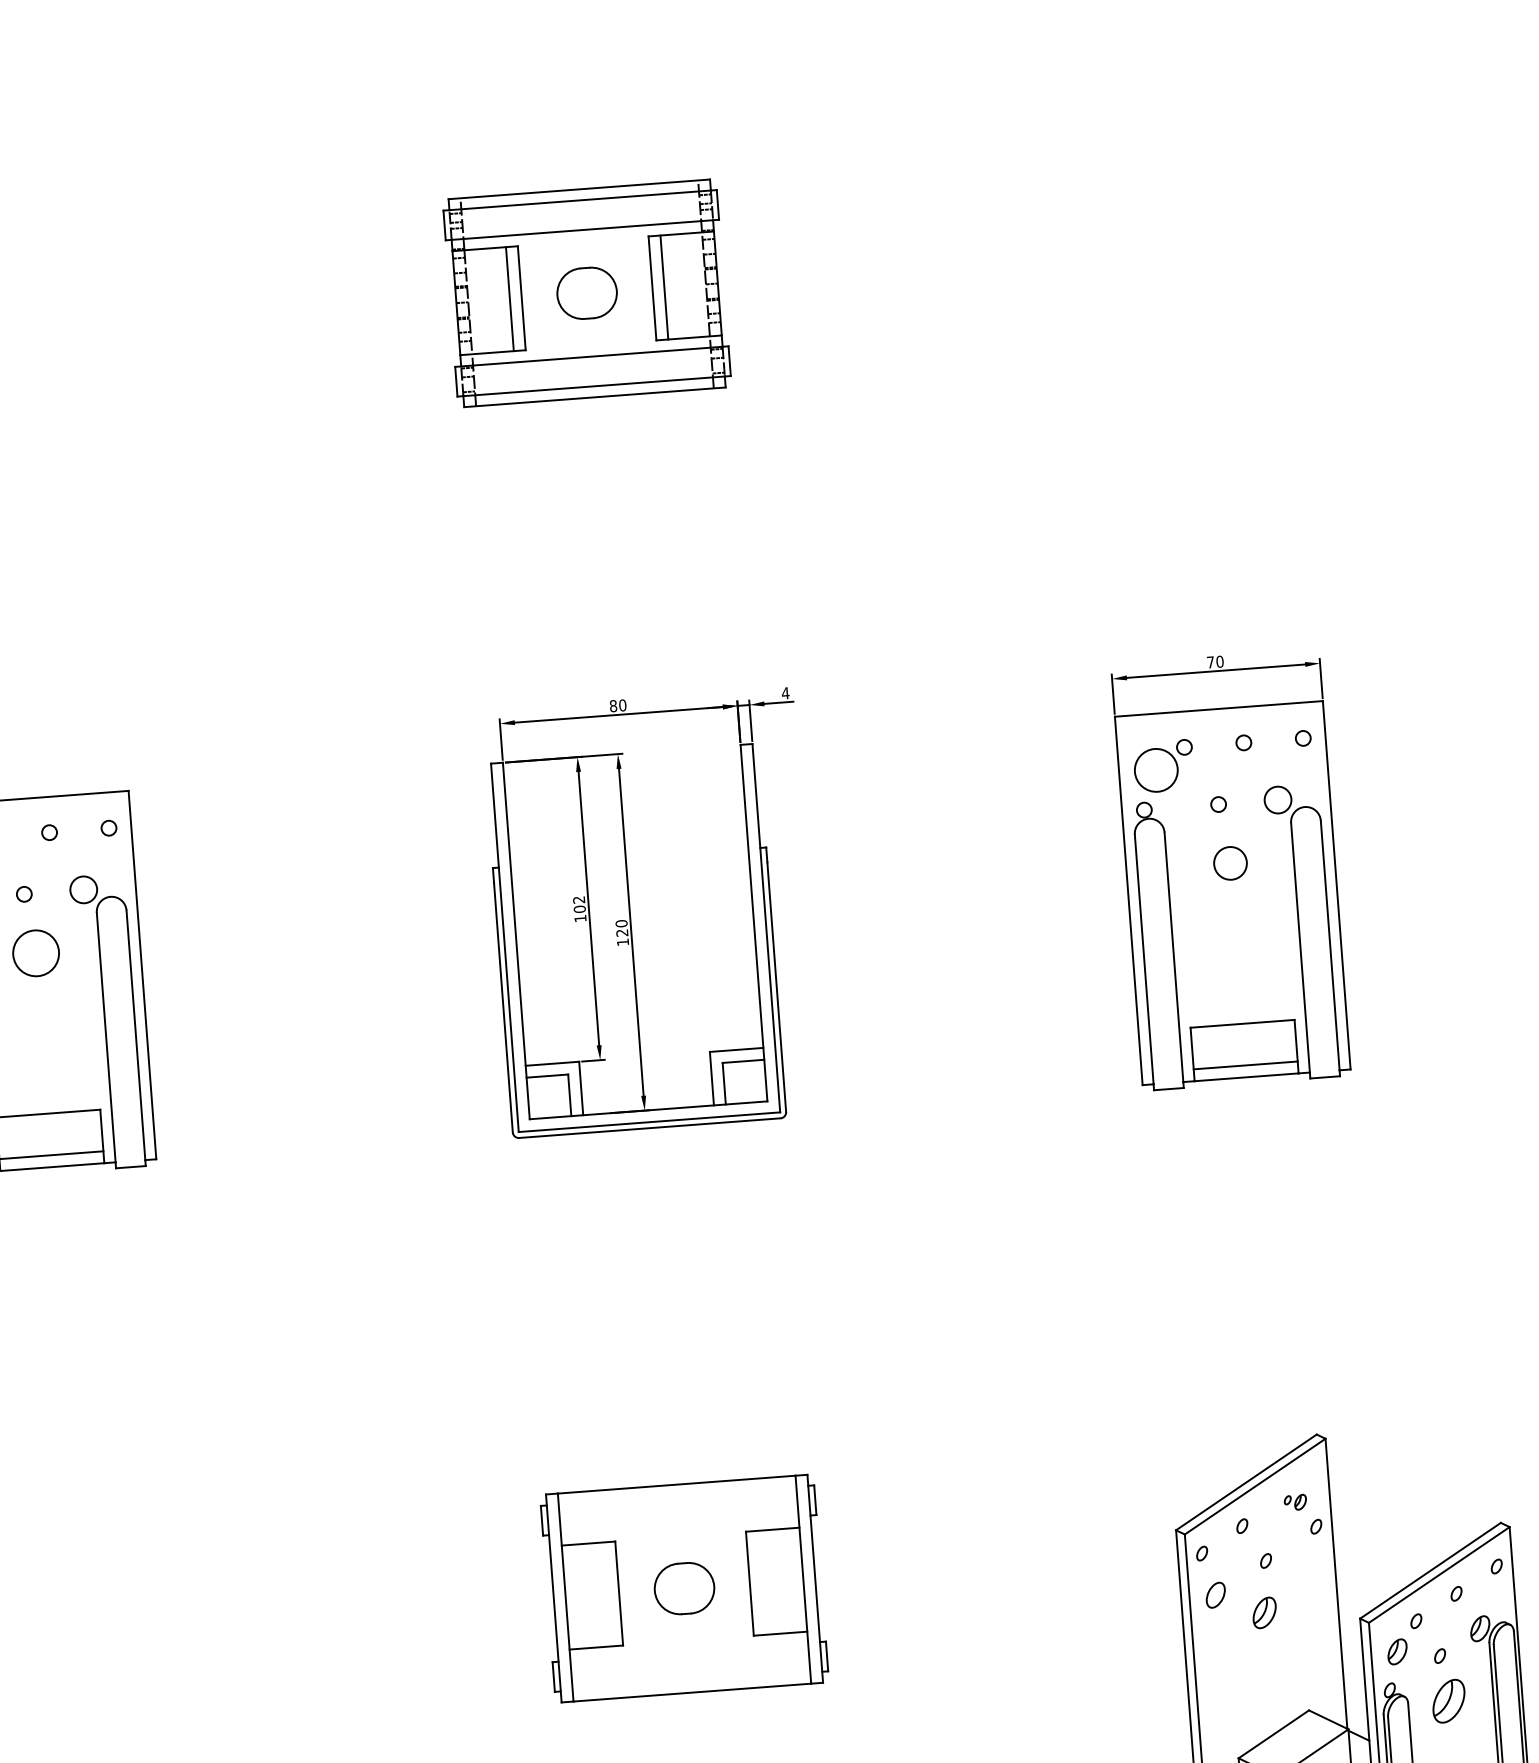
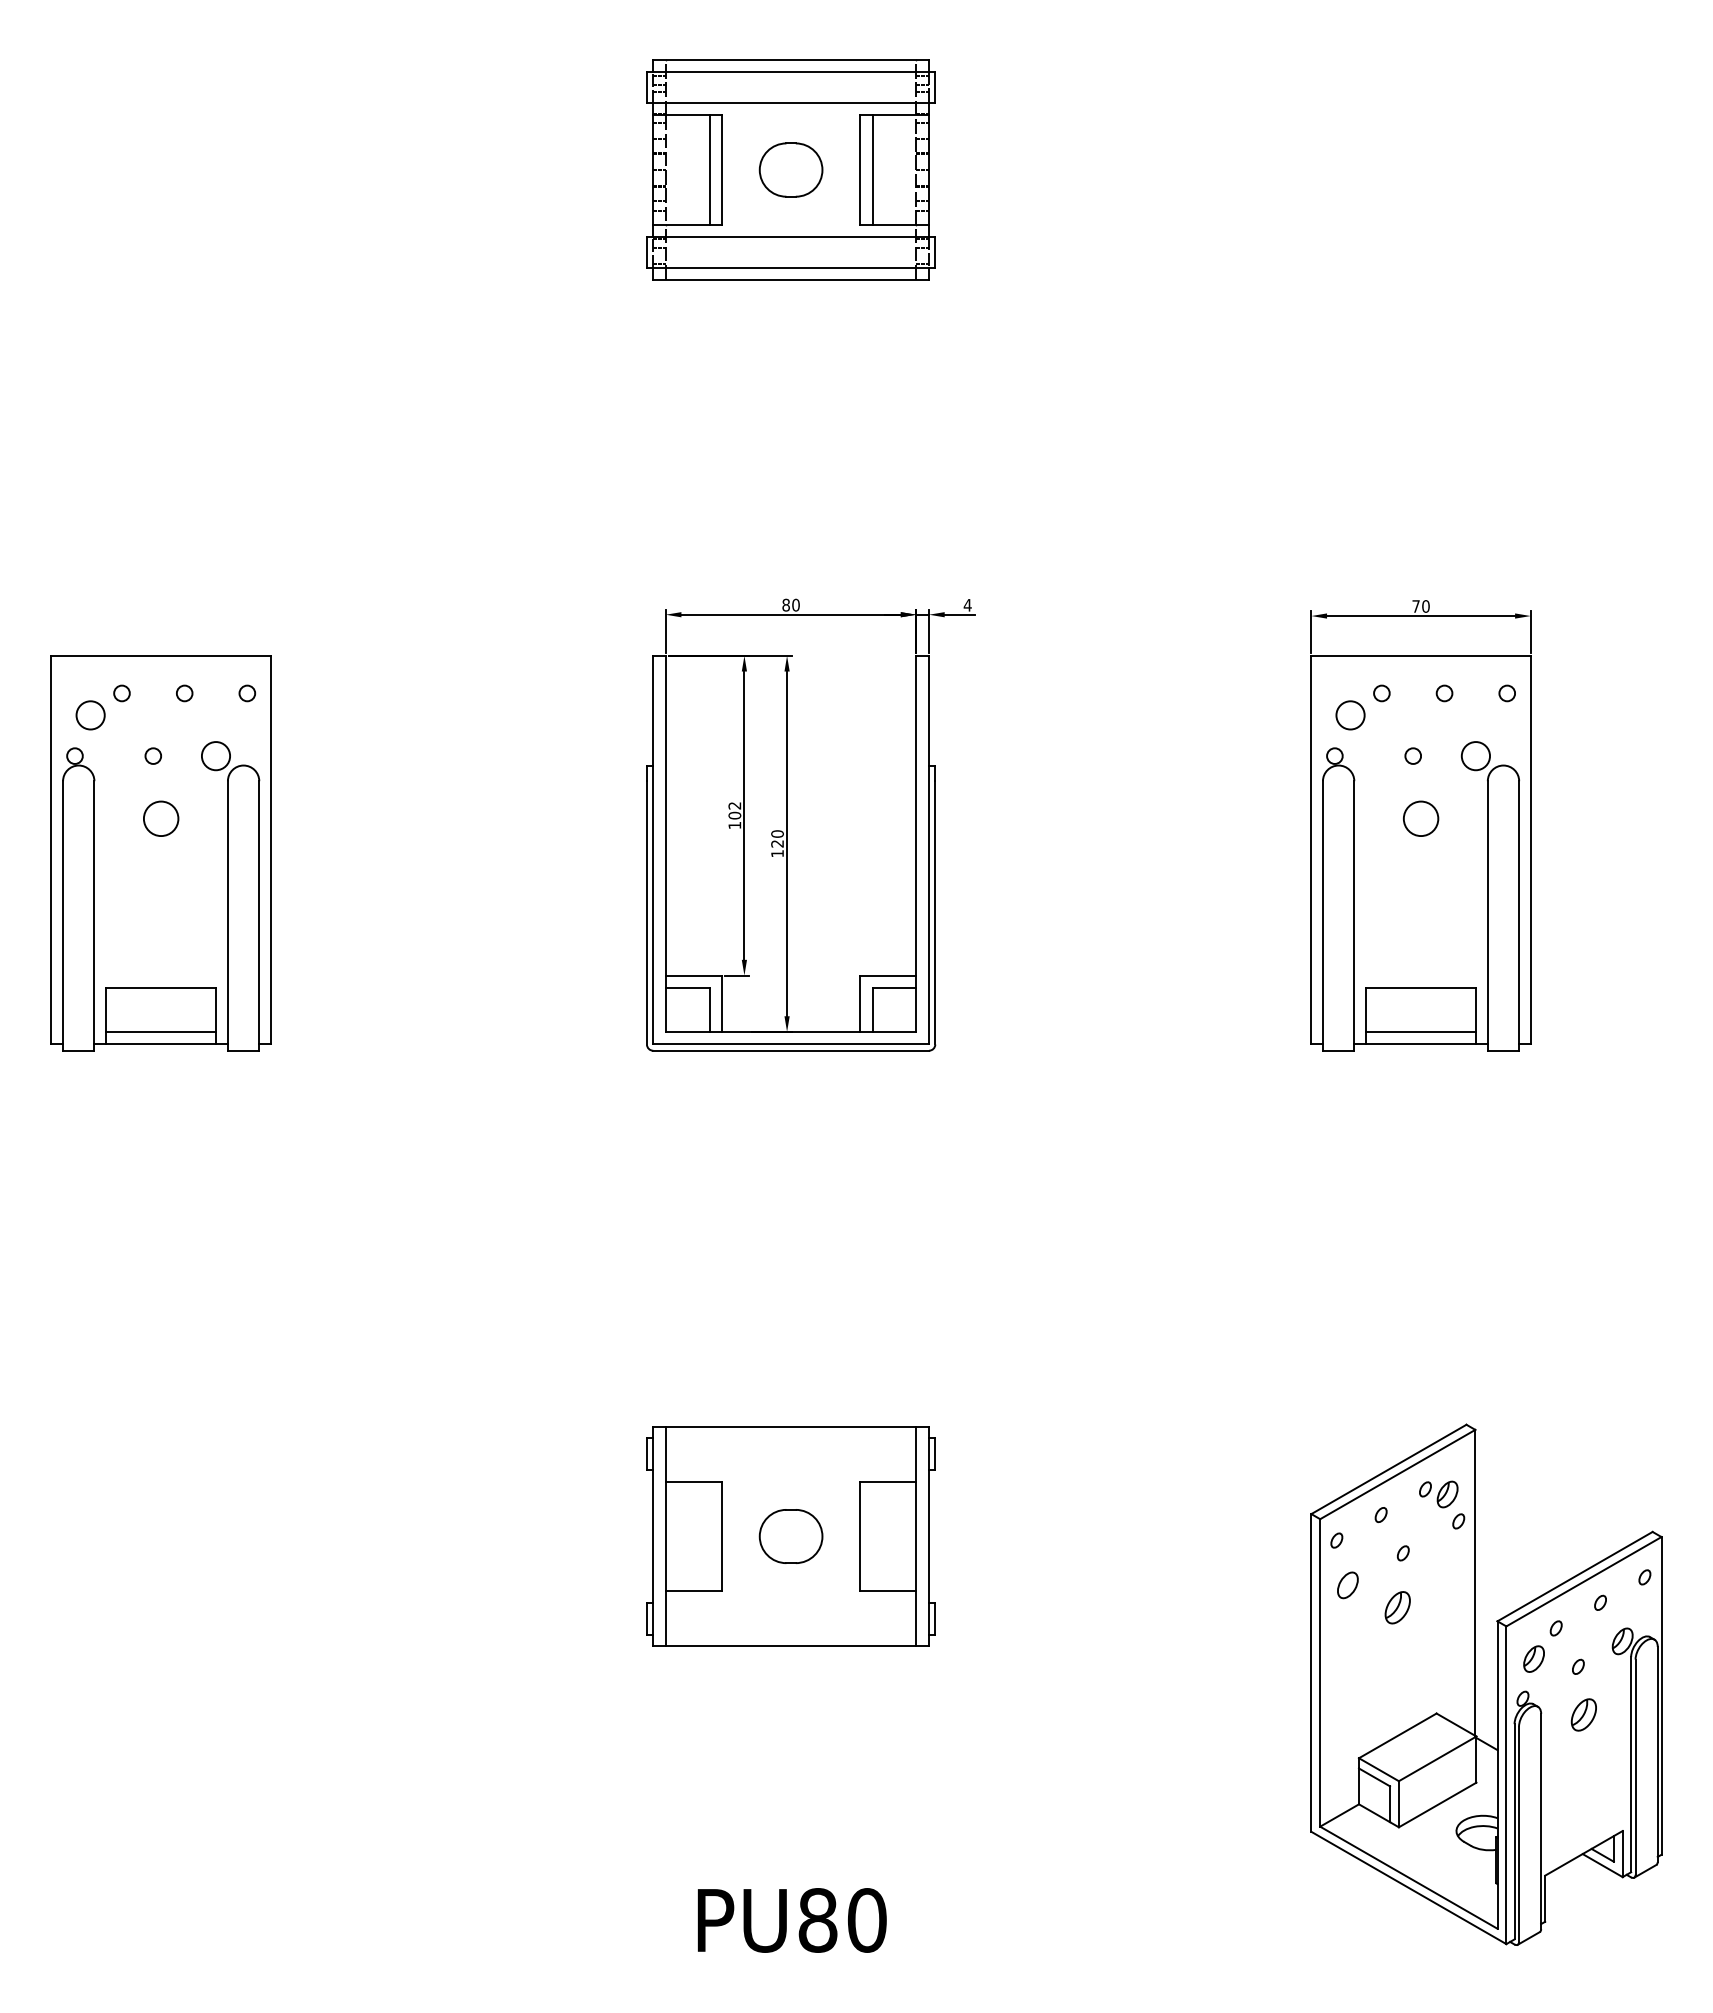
circle: (1156, 770) -> (1350, 715), size x0.62
circle: (36, 952) -> (161, 818), size x0.71
part: (1295, 1502) -> (1438, 1494), size x1.67
part: (1448, 1700) -> (1583, 1714), size x0.71

